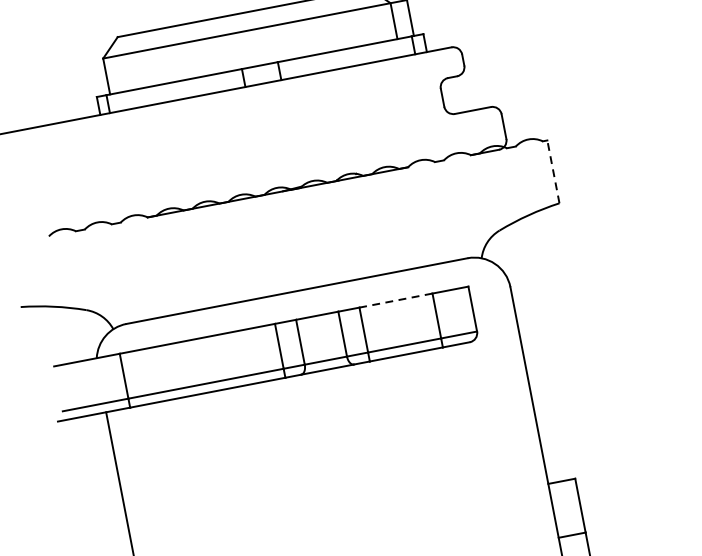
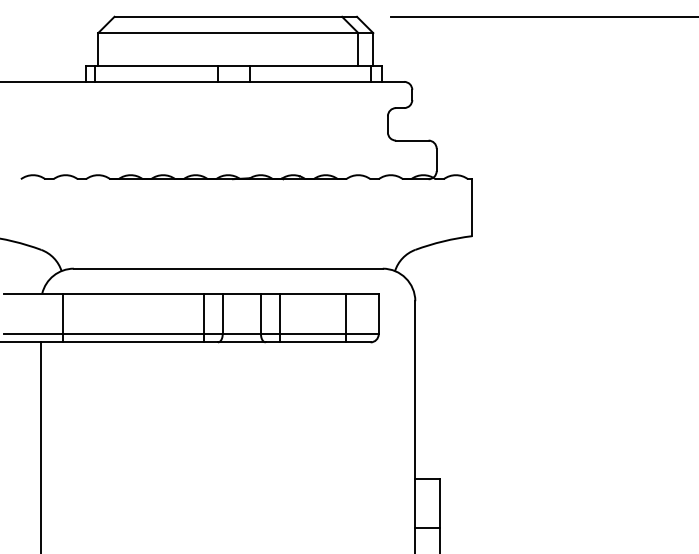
line: (553, 171) -> (472, 207), dashed -> solid
line: (395, 300) -> (312, 293), dashed -> solid

